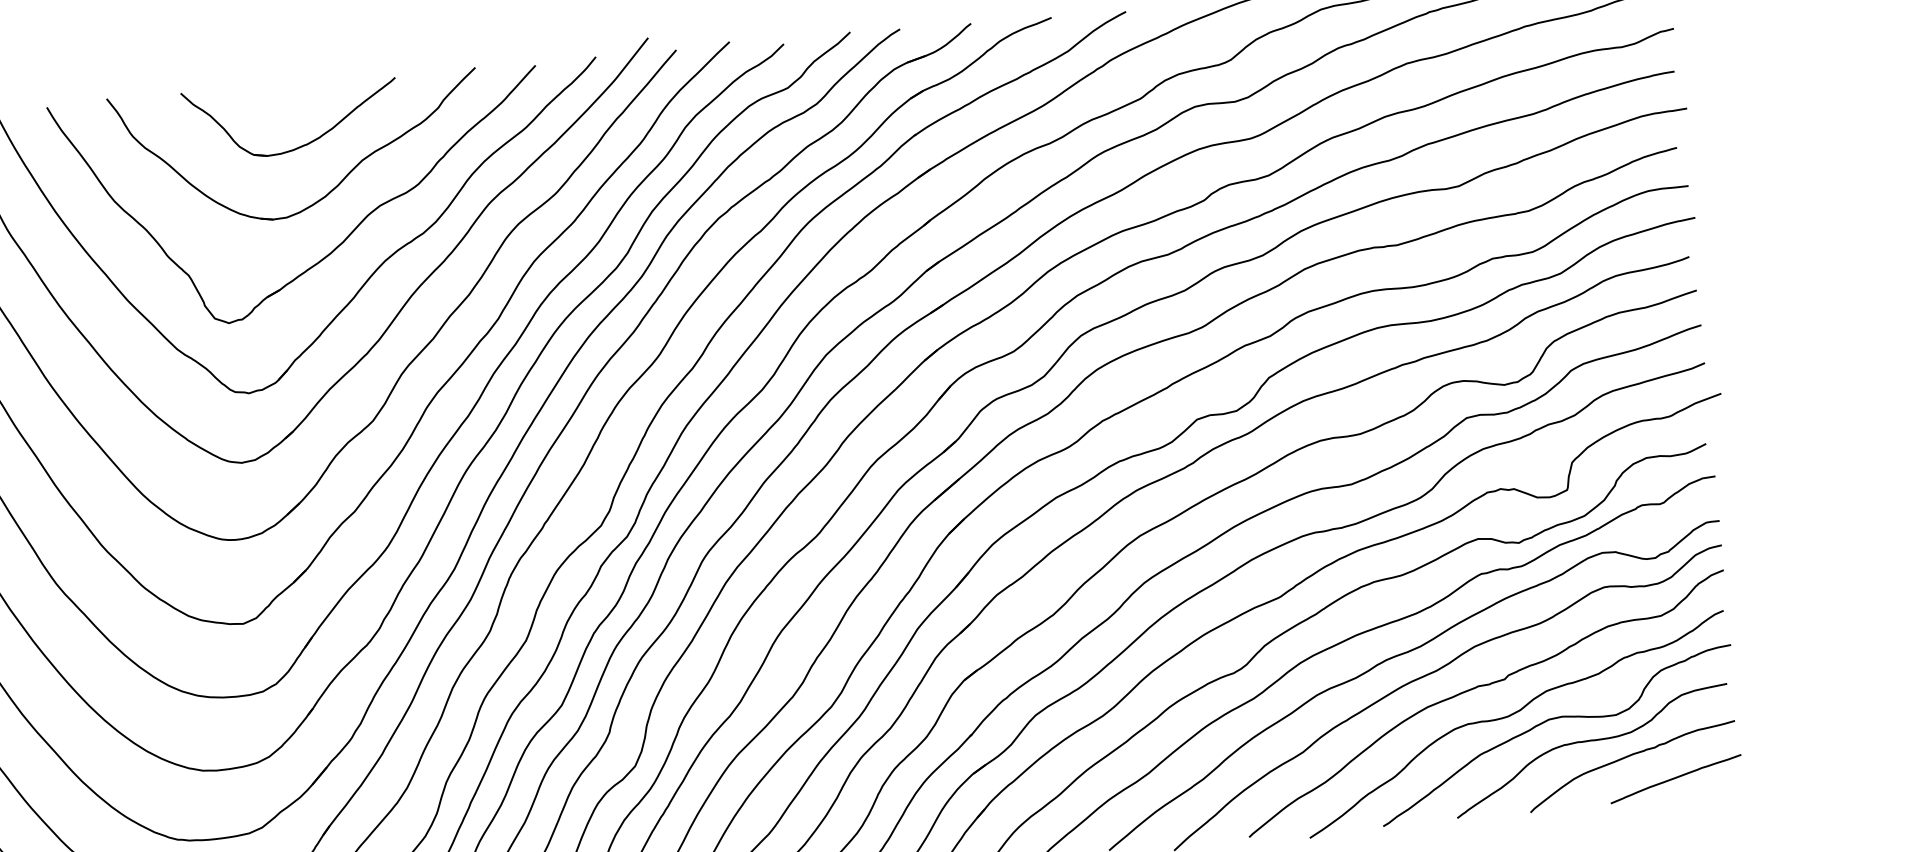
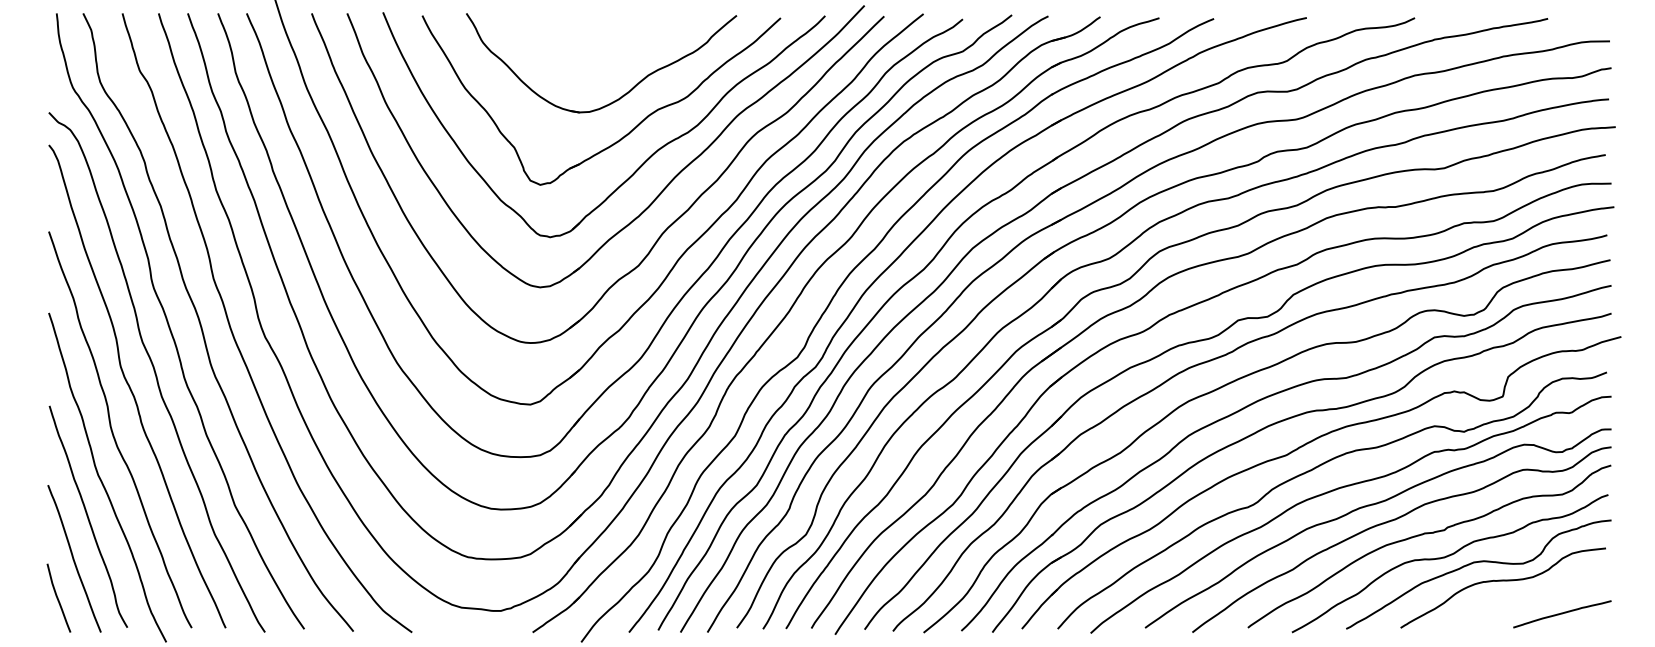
part: (303, 143) -> (606, 59), removed
curve: (1628, 757) -> (1529, 595), removed

